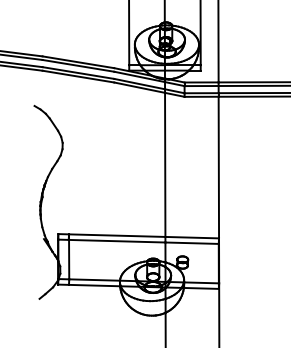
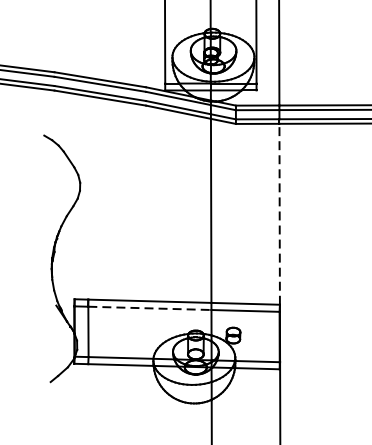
line: (218, 167) -> (279, 214), solid -> dashed
line: (117, 241) -> (150, 308), solid -> dashed

